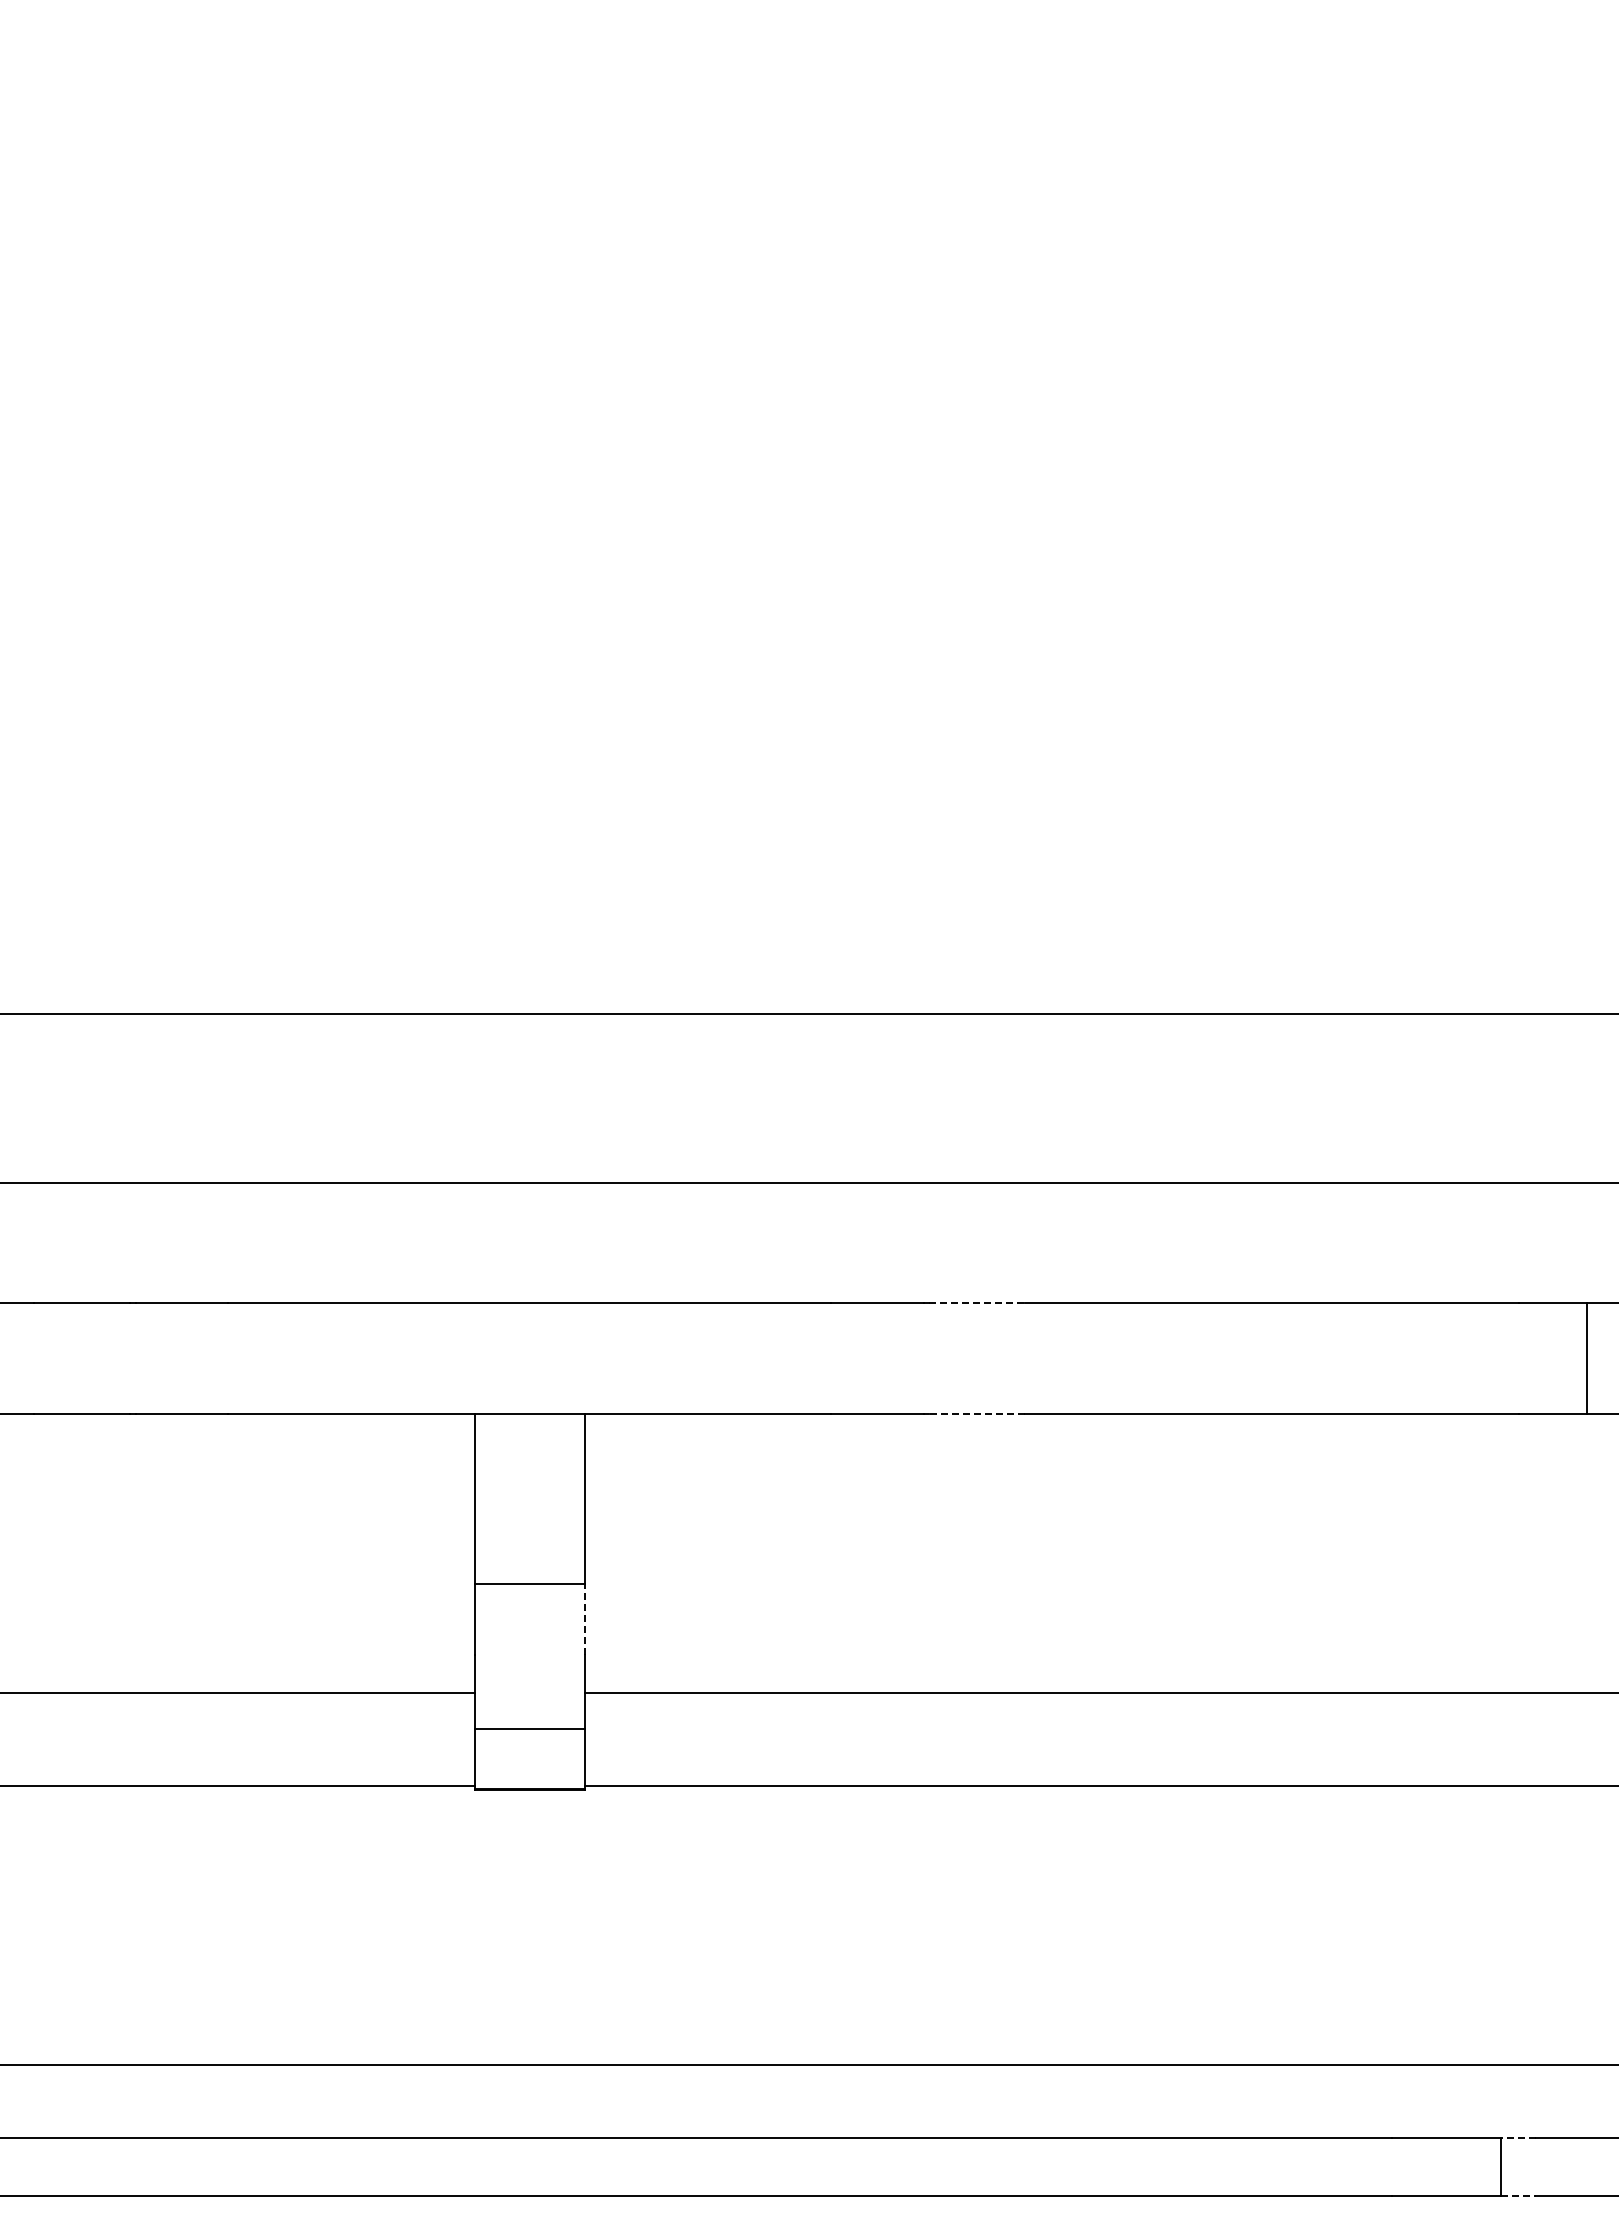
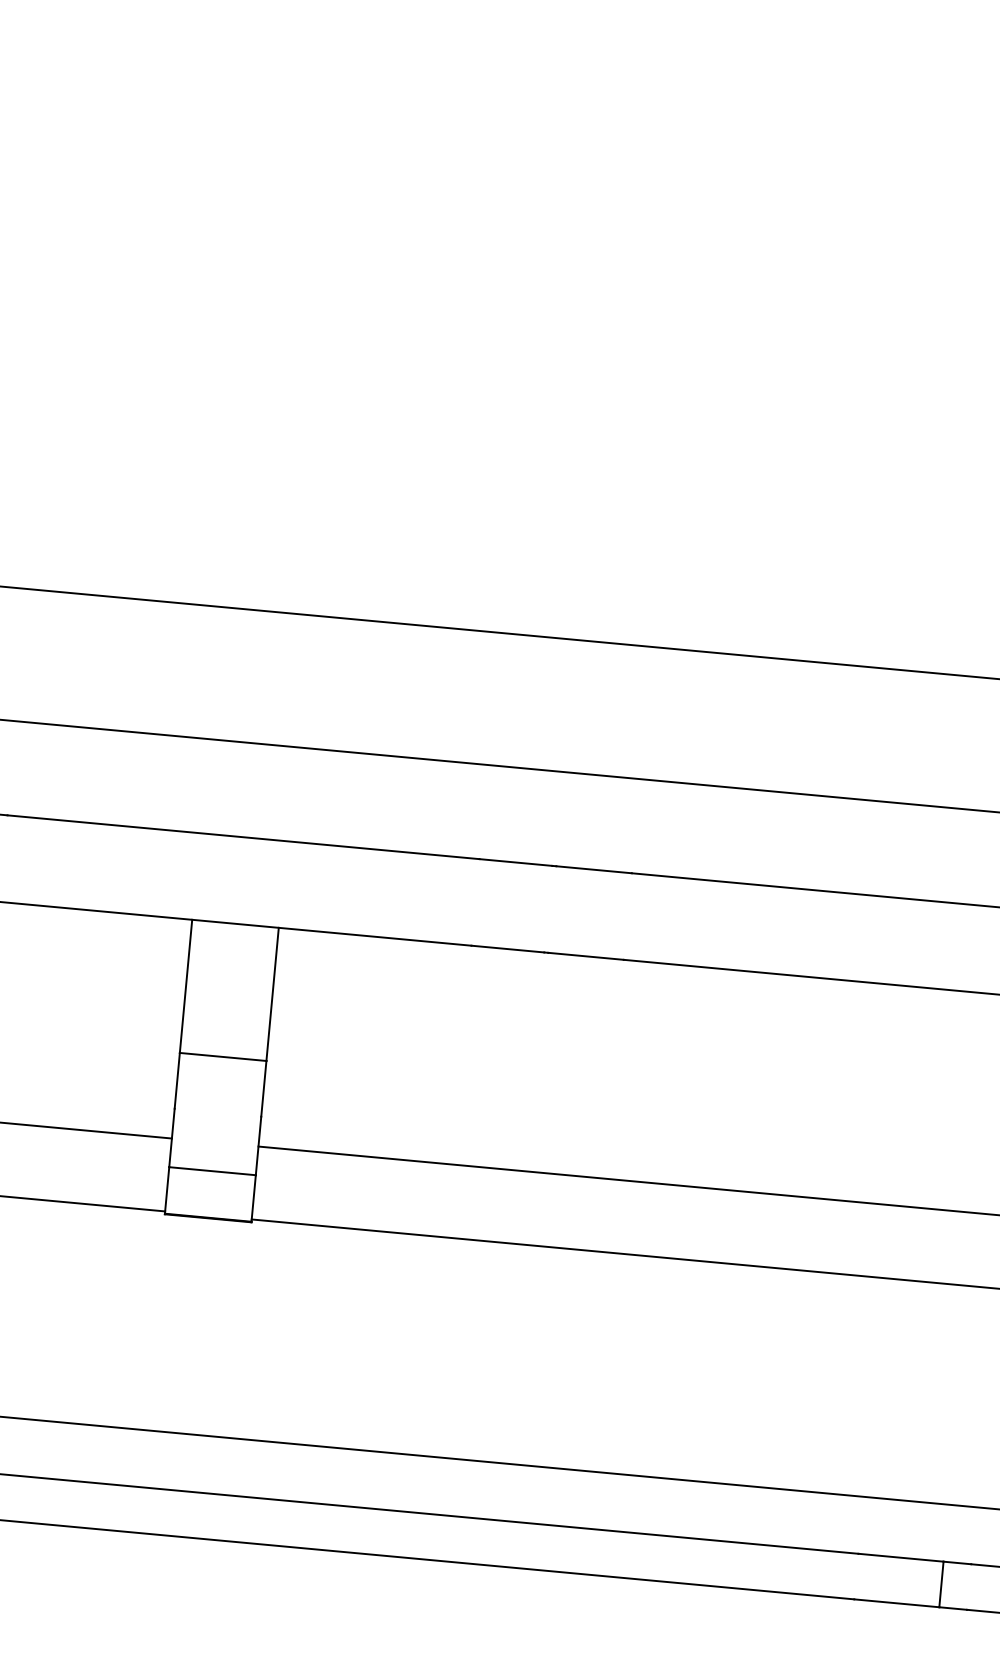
line: (977, 1303) -> (594, 870), dashed -> solid
line: (976, 1413) -> (585, 956), dashed -> solid
line: (585, 1619) -> (264, 1089), dashed -> solid
line: (1518, 2137) -> (957, 1562), dashed -> solid
line: (1518, 2196) -> (953, 1608), dashed -> solid

